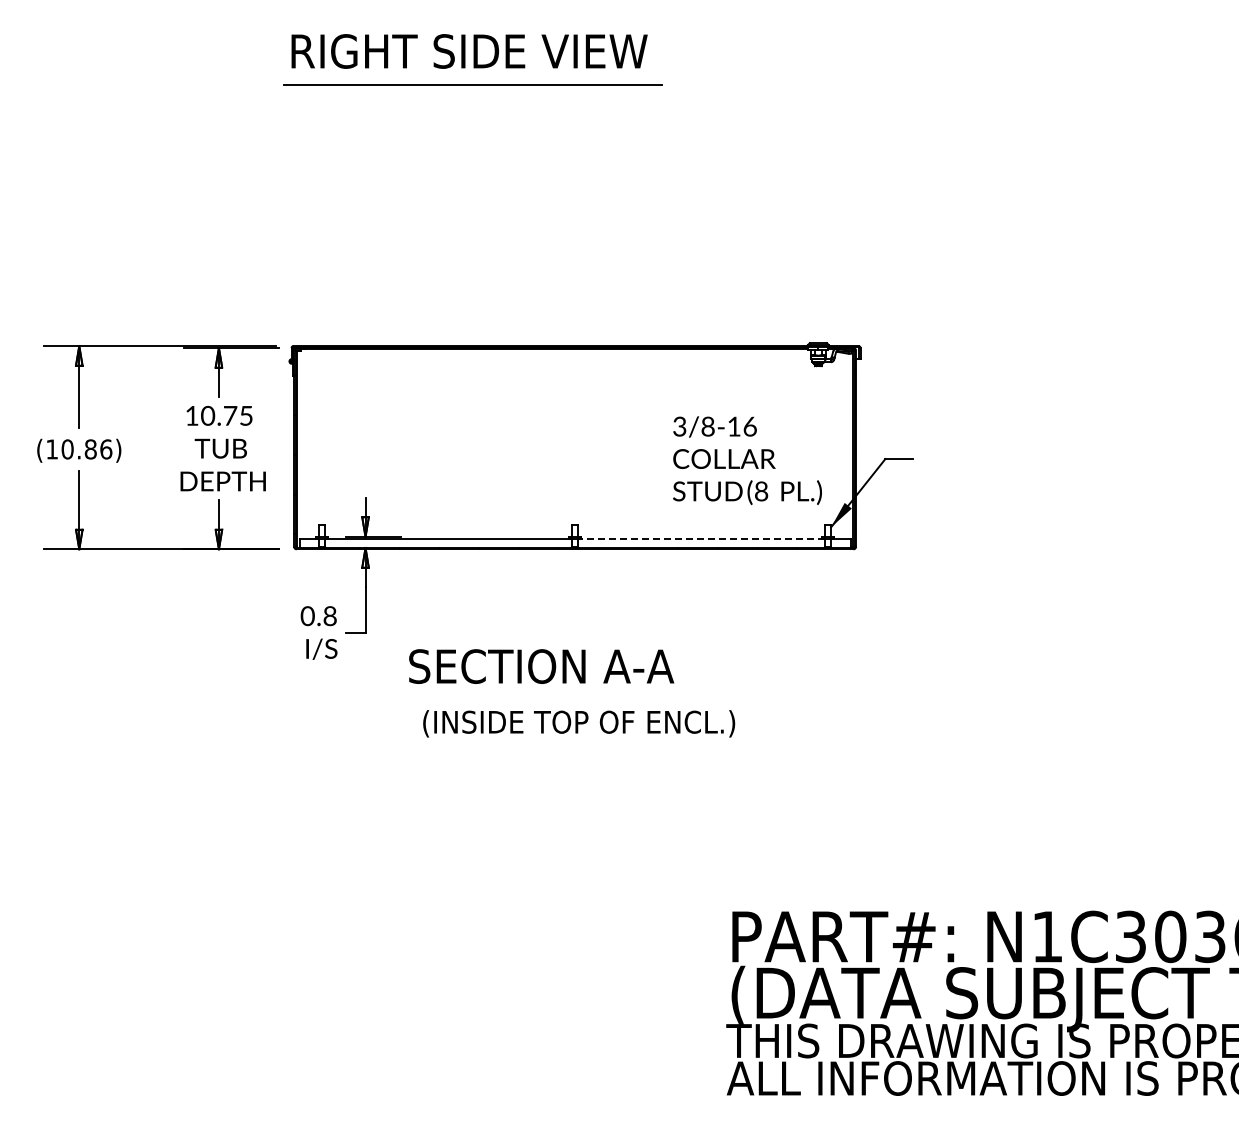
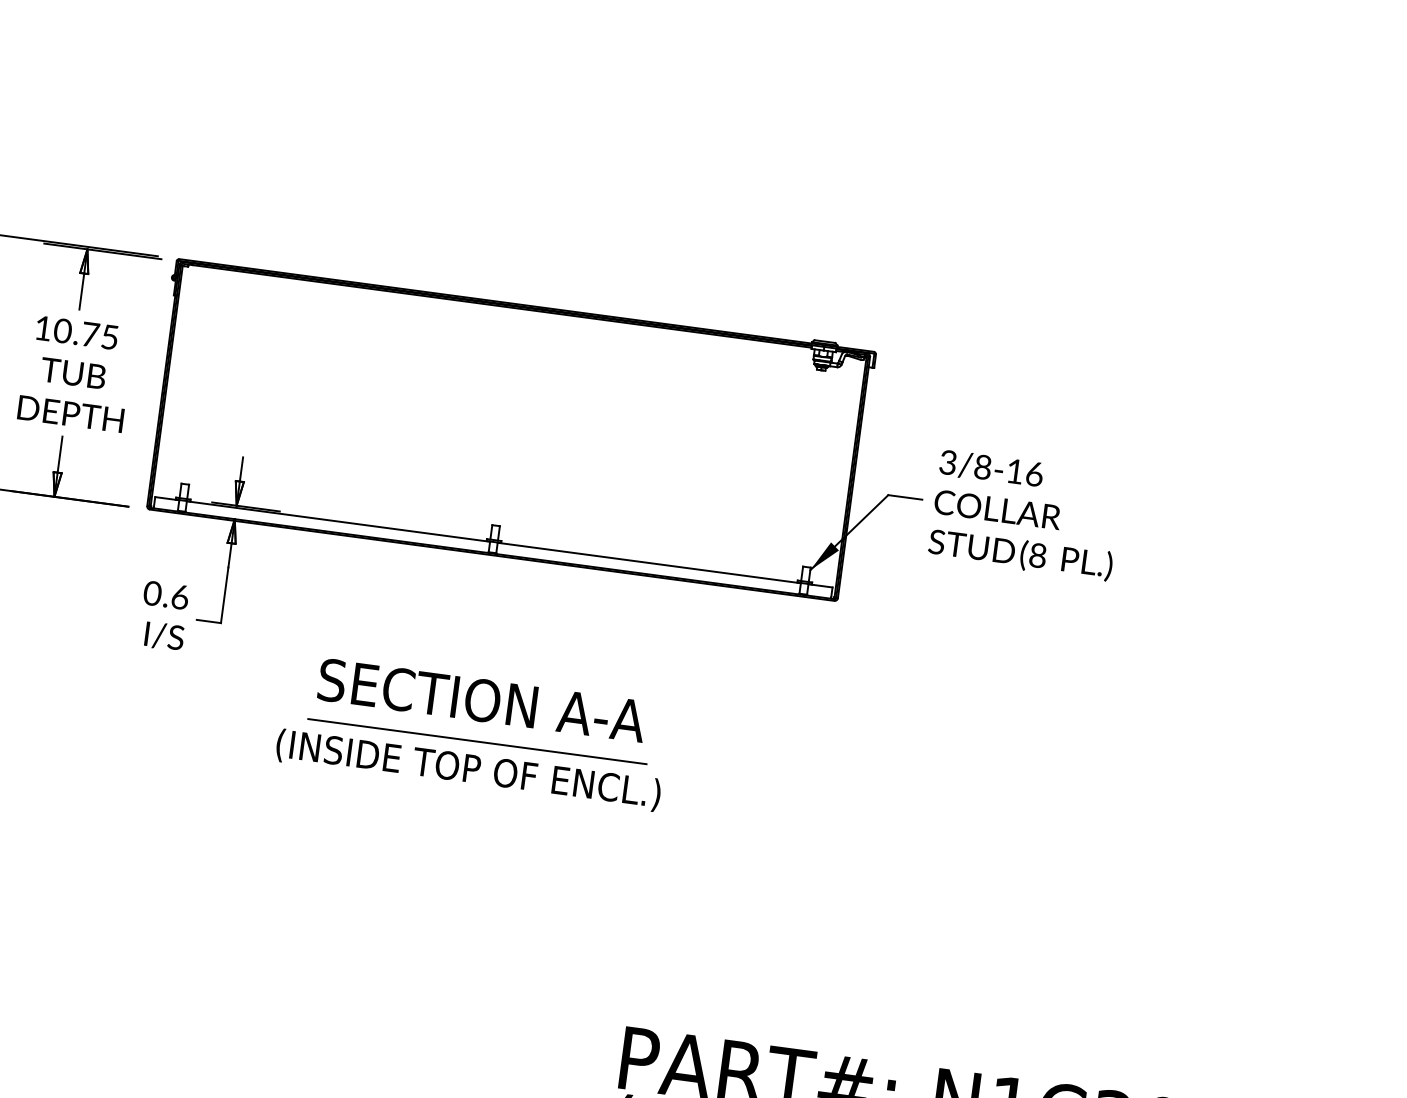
text: (747, 460) -> (1025, 515), moved
line: (701, 538) -> (649, 562), dashed -> solid
text: (329, 615) -> (179, 596), 0.8 -> 0.6
text: (541, 666) -> (482, 700), moved
line: (582, 699) -> (476, 740), added

